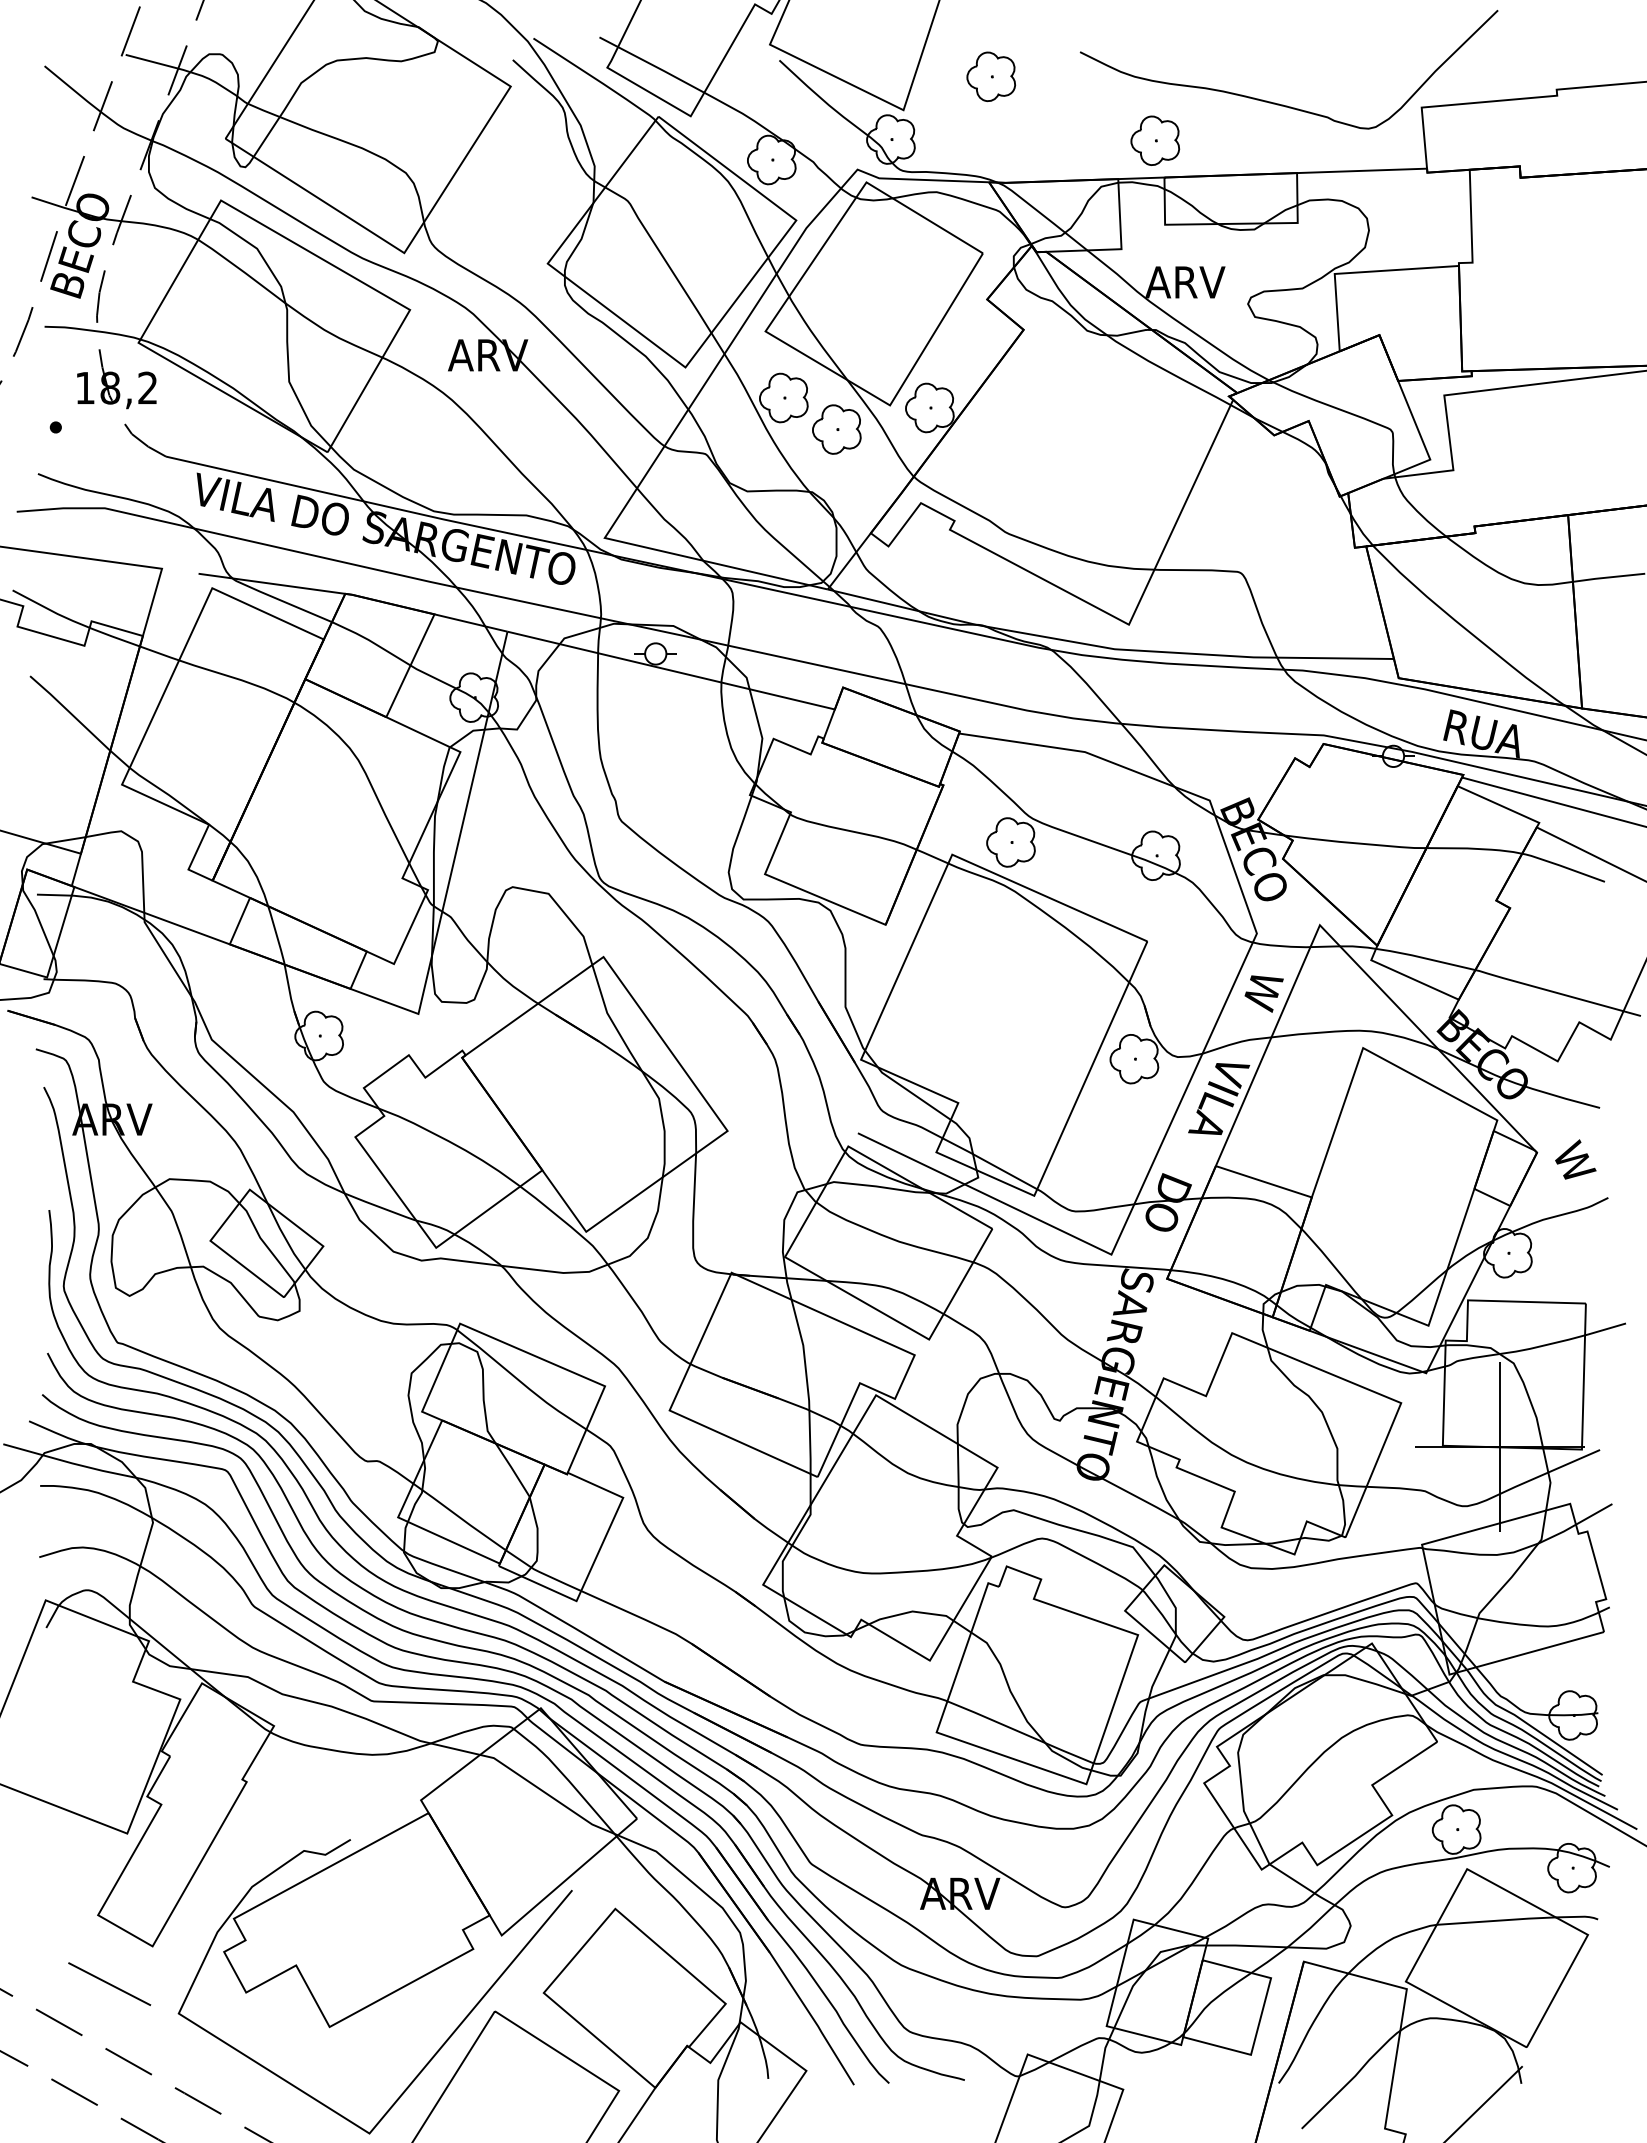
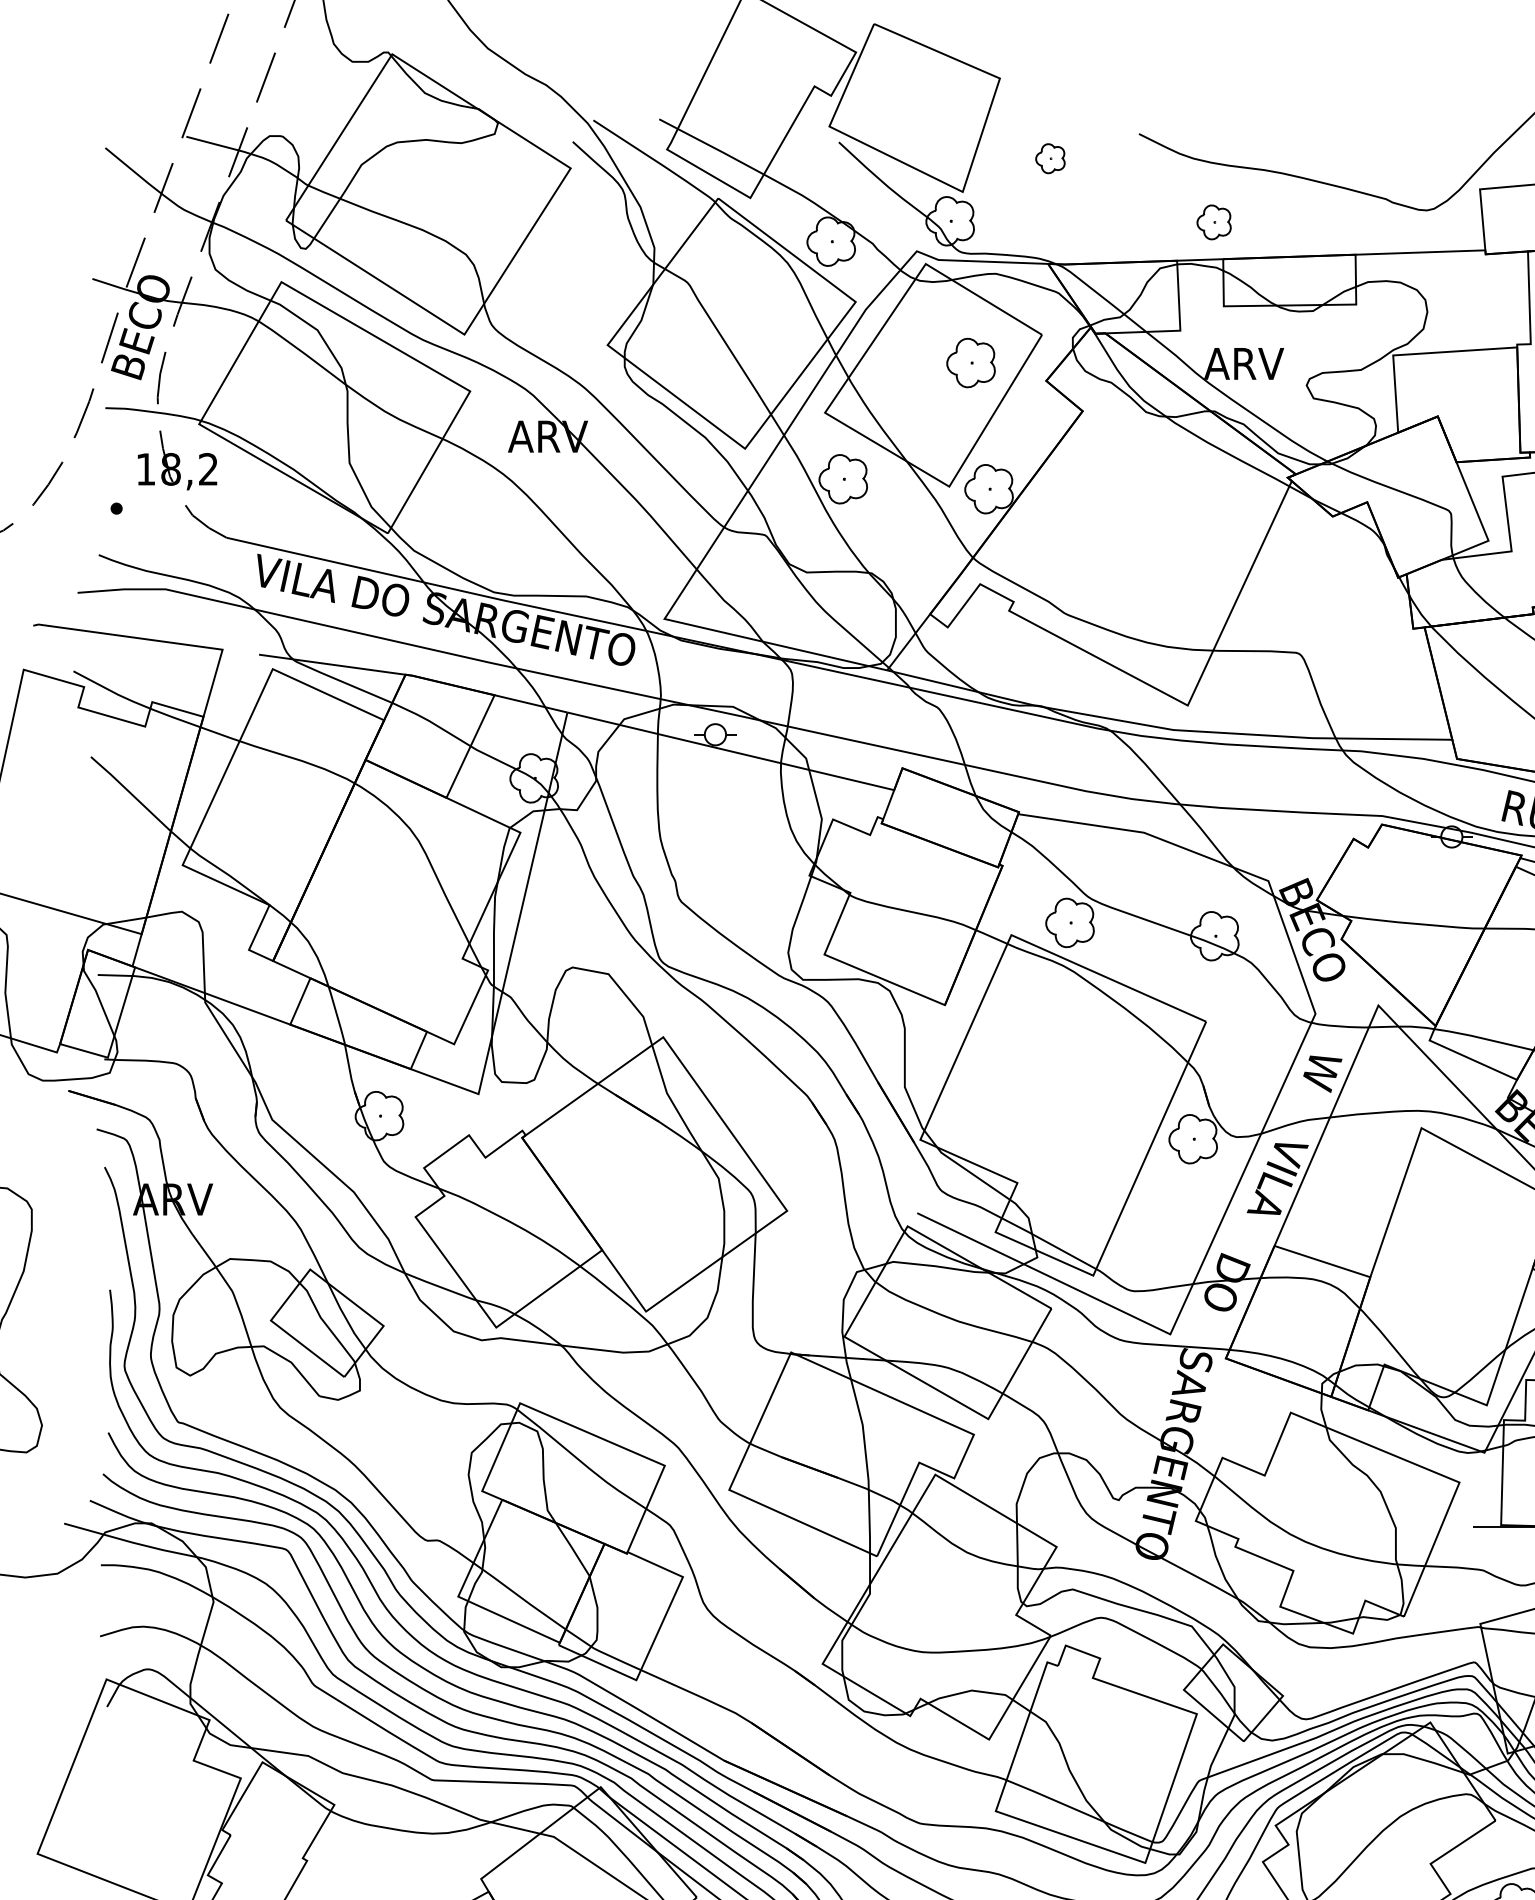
part: (991, 76) -> (1050, 158), size x0.6
part: (1155, 140) -> (1214, 222), size x0.7
part: (836, 429) -> (970, 362), moved

